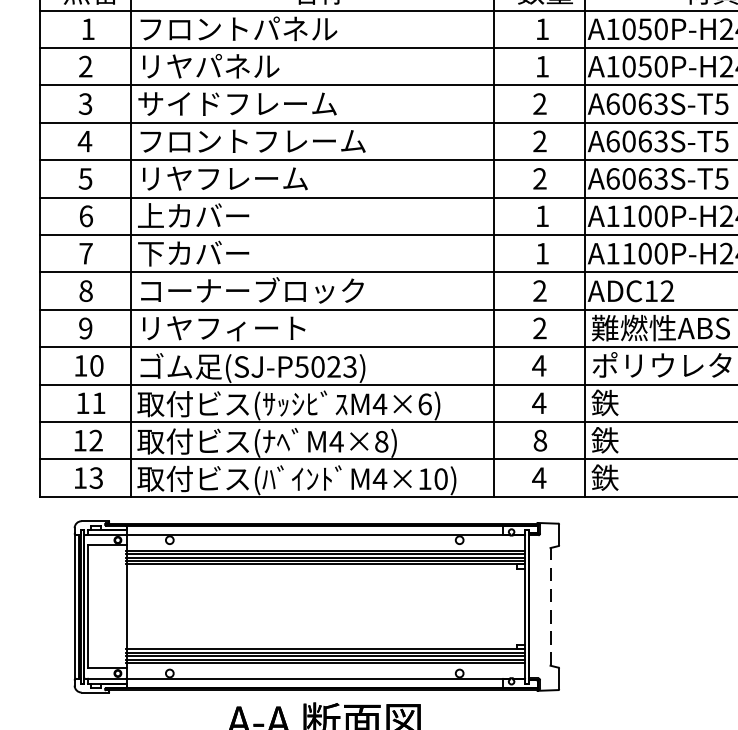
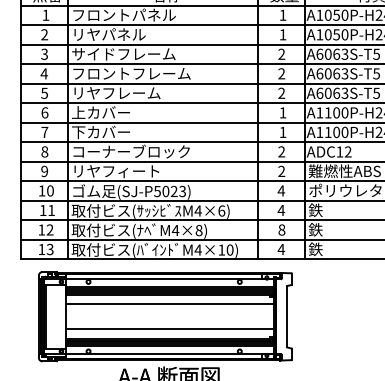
line: (324, 583) -> (169, 304), added
line: (551, 606) -> (287, 316), dashed -> solid
line: (324, 631) -> (169, 329), added

